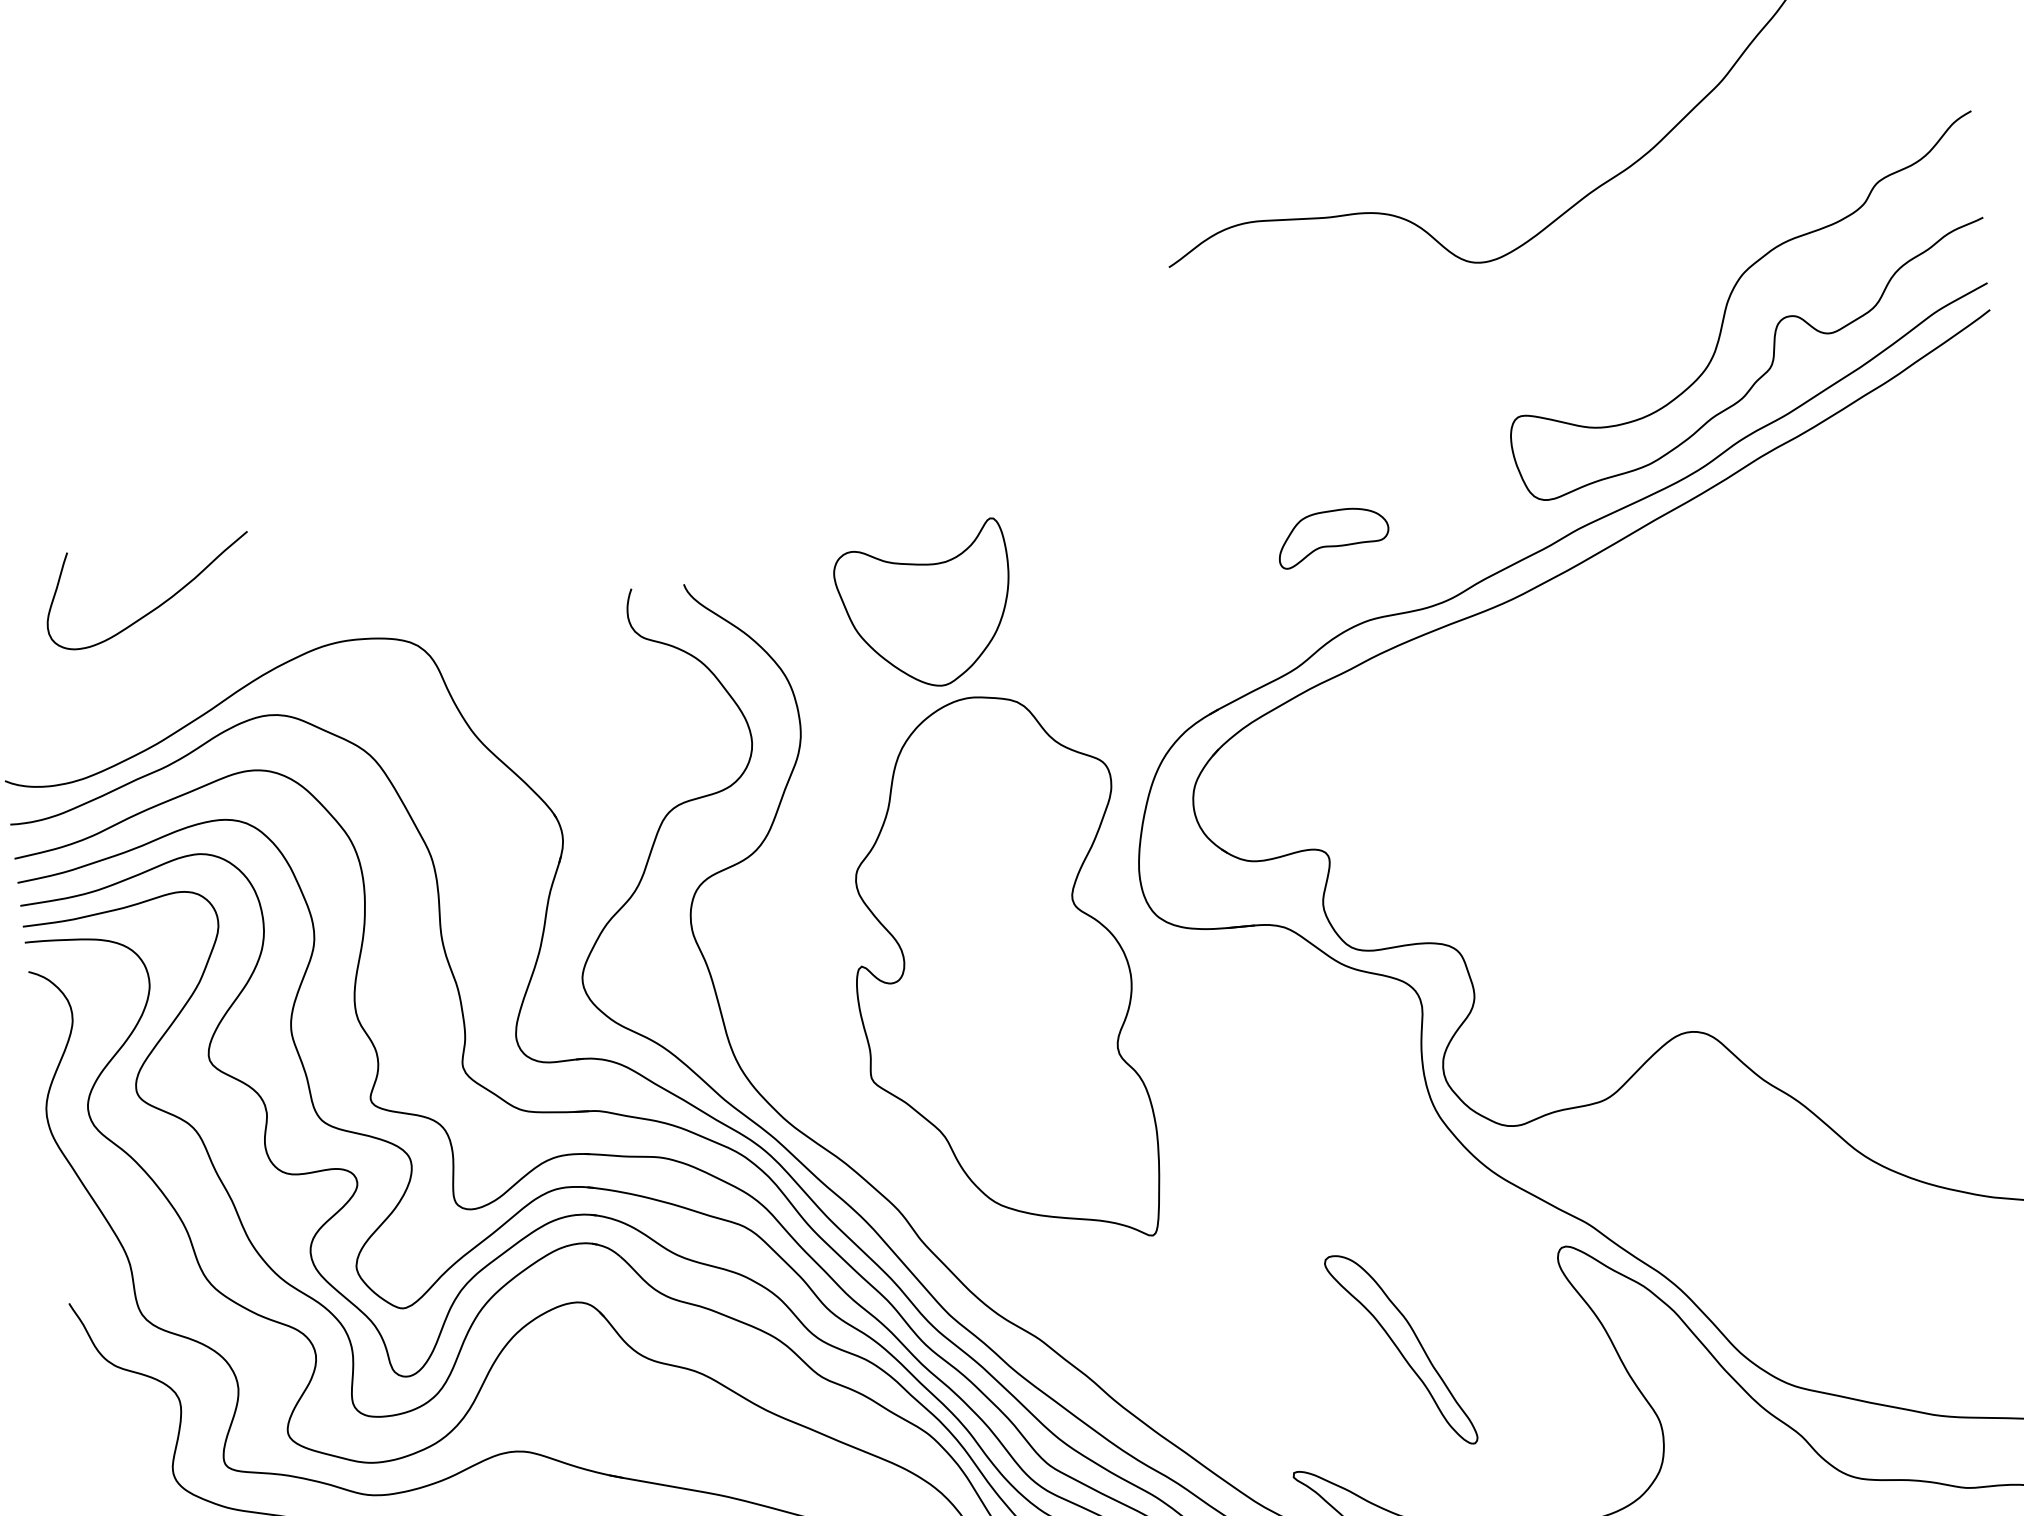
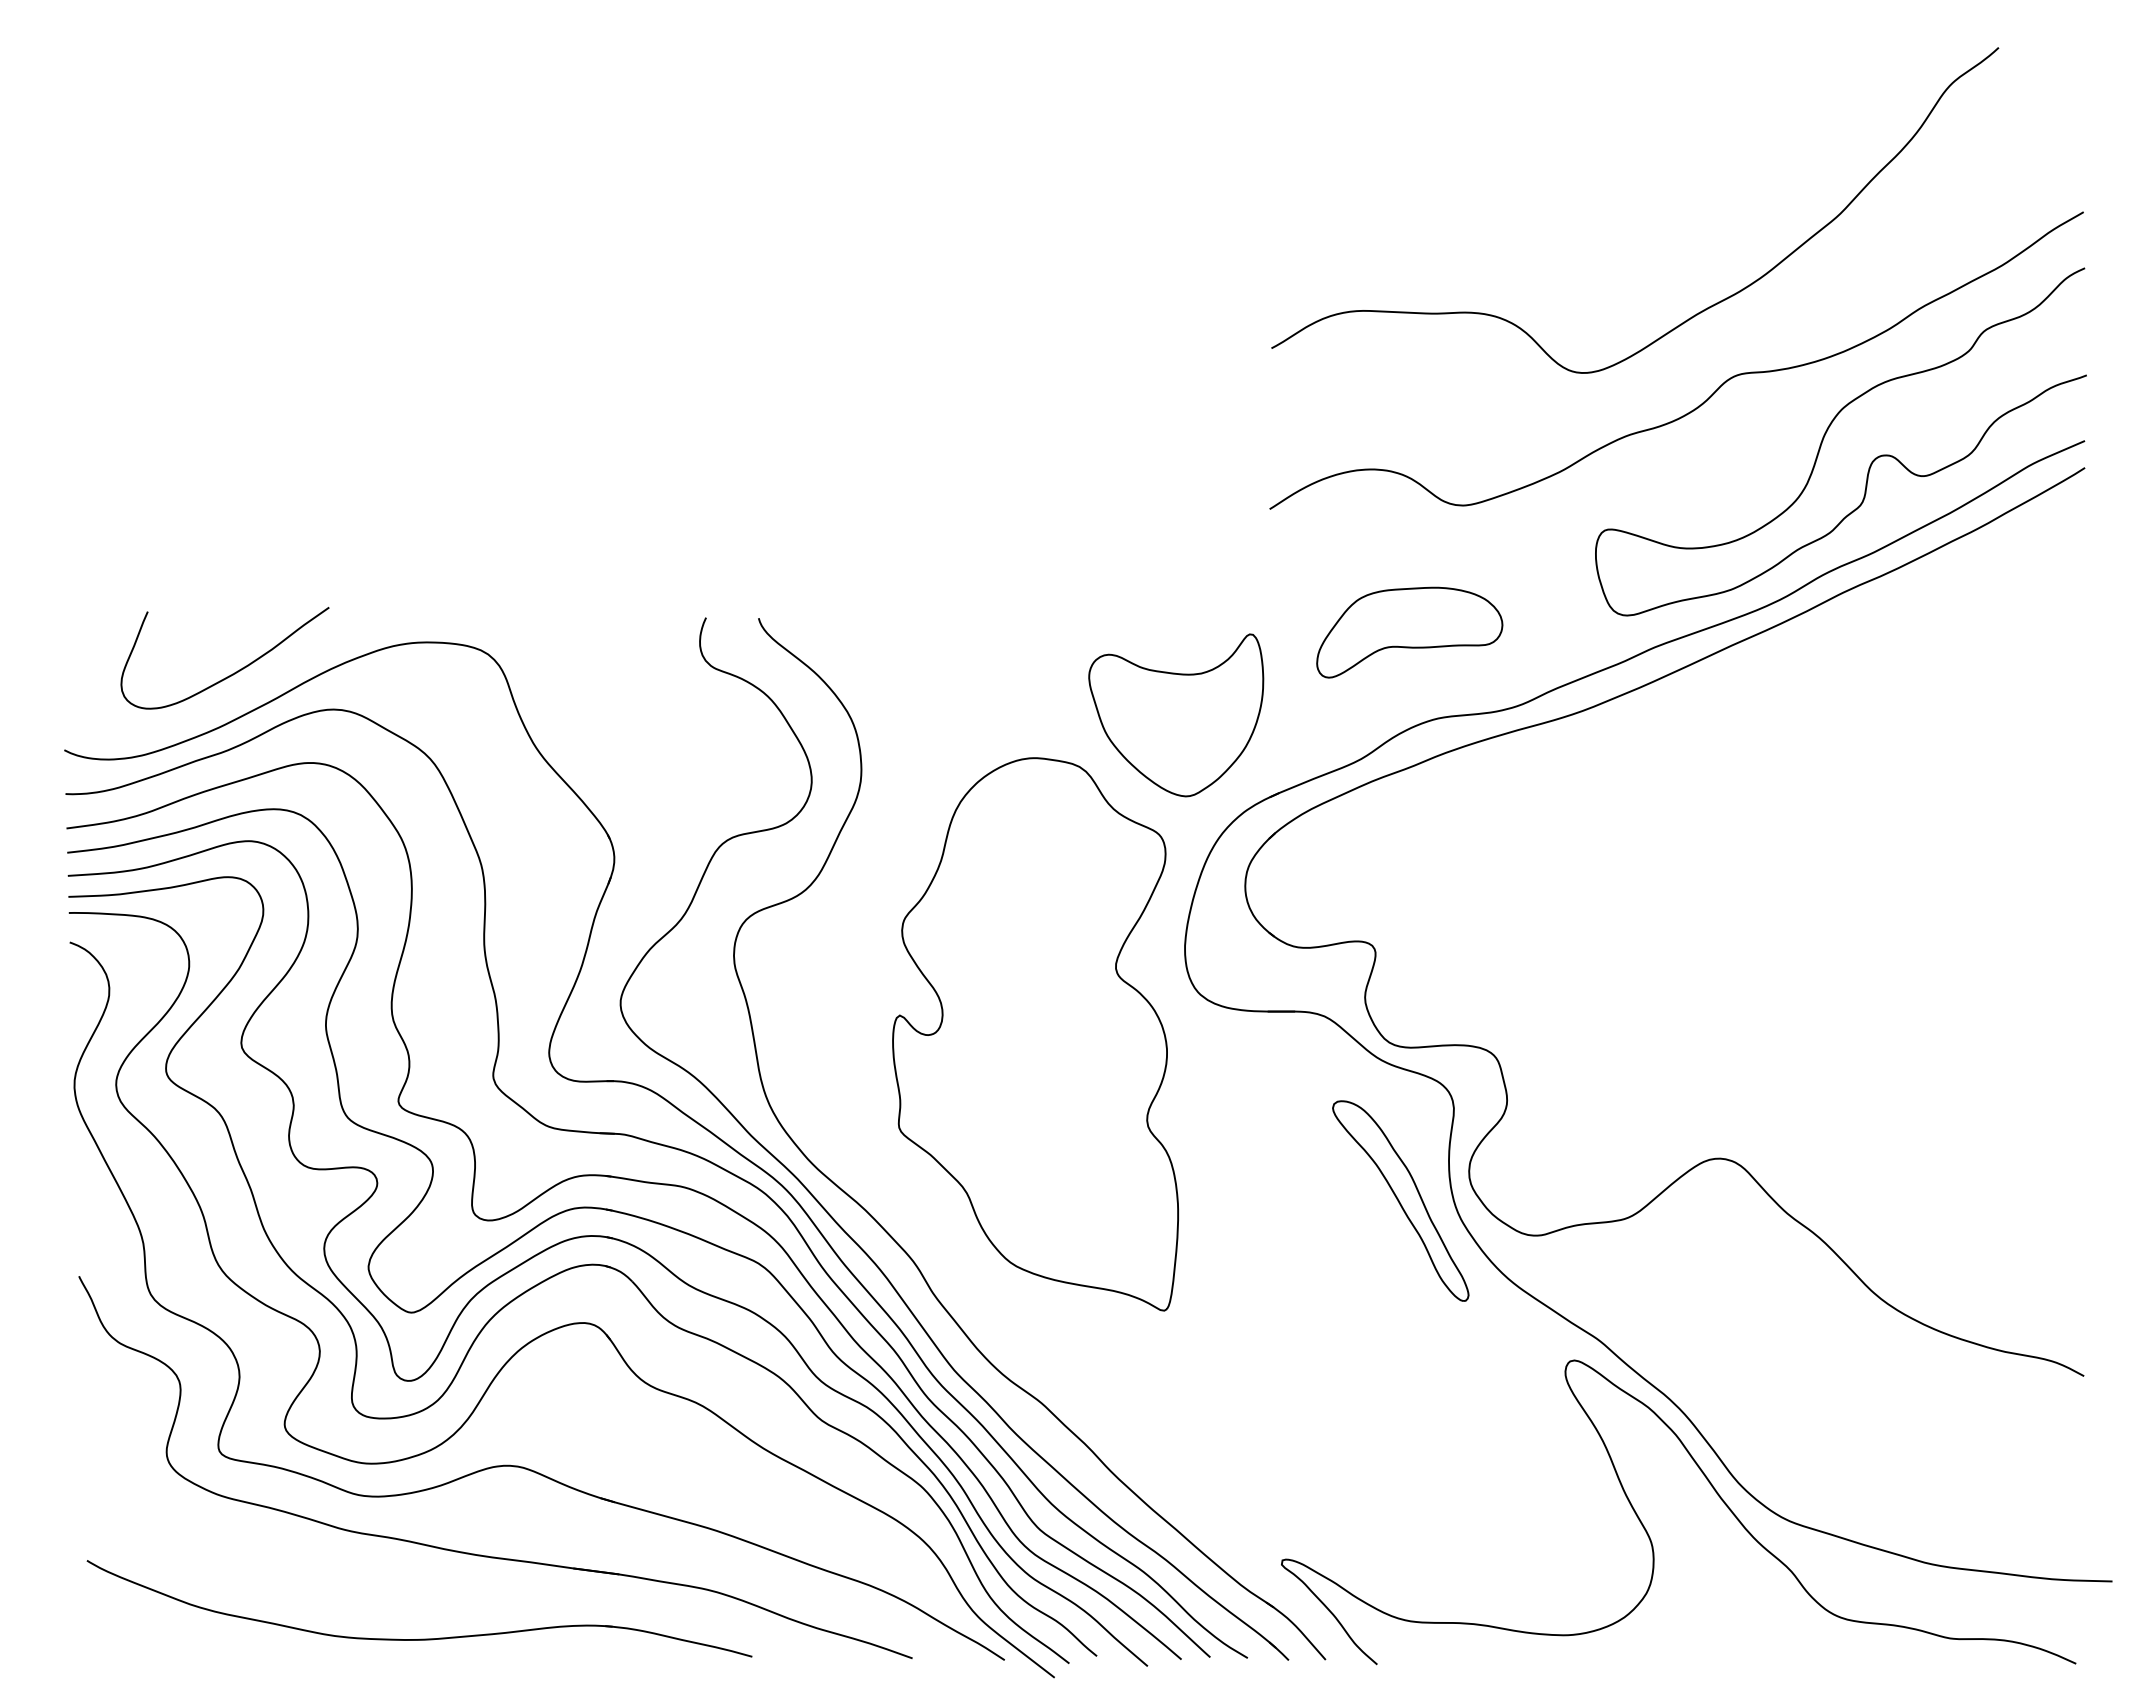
curve: (1611, 271) -> (1711, 394), added
part: (1333, 537) -> (1409, 632), size x1.67
curve: (157, 606) -> (232, 673), moved
part: (924, 606) -> (1176, 715), moved
part: (1400, 1349) -> (1400, 1200), moved

